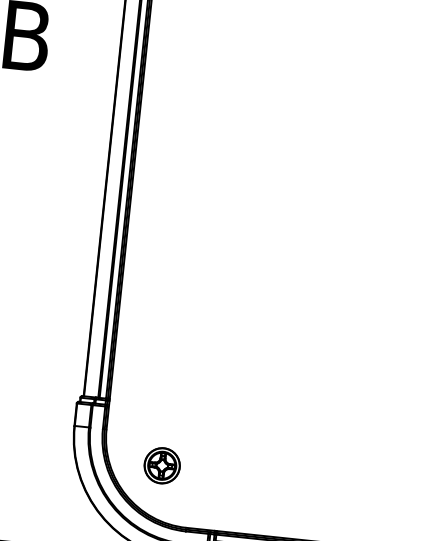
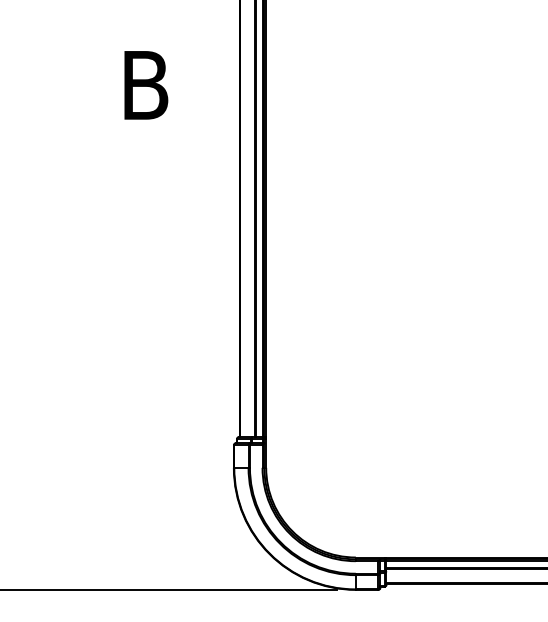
part: (161, 464) -> (324, 497), removed

